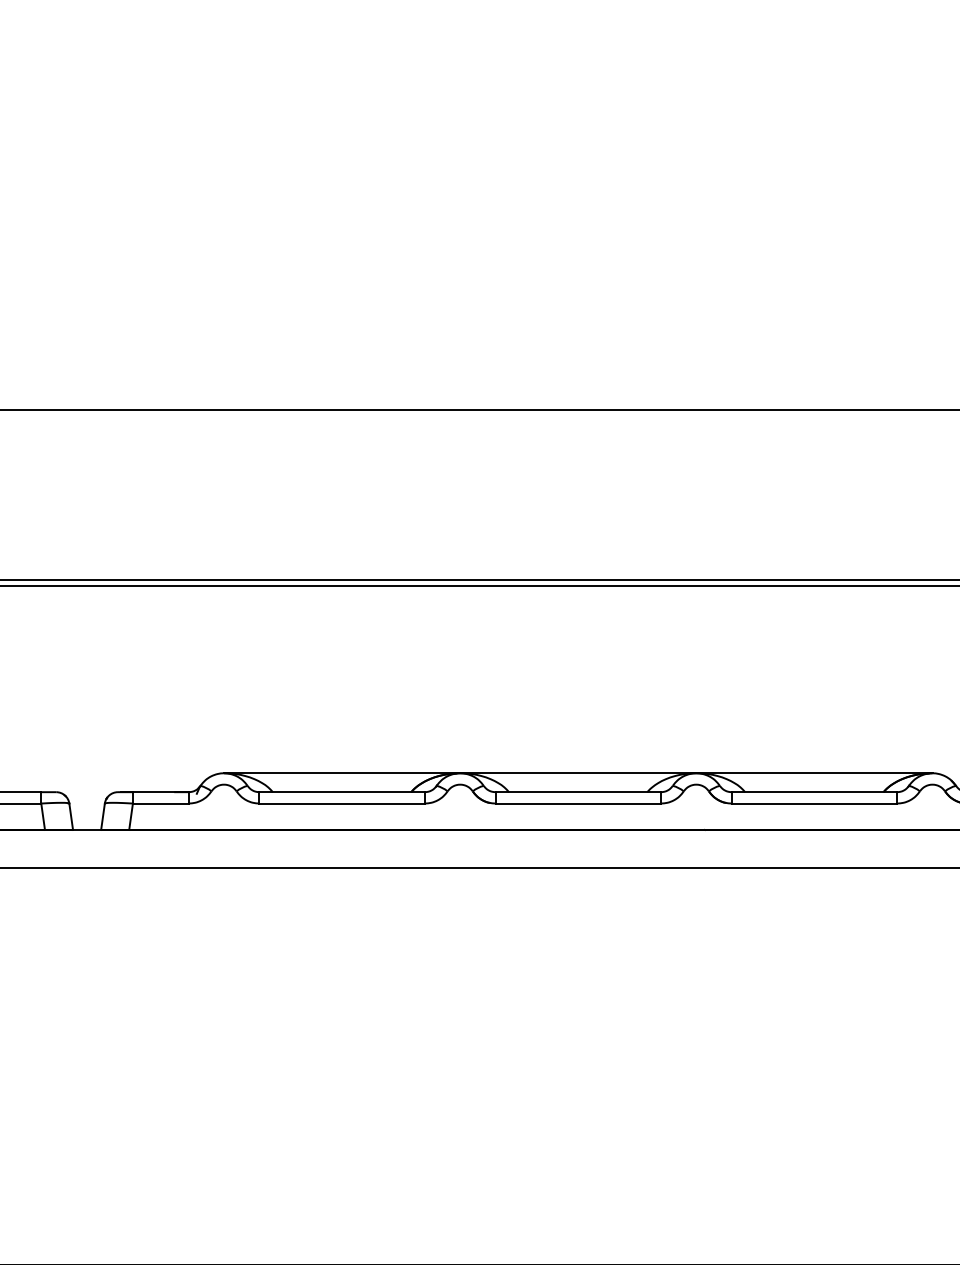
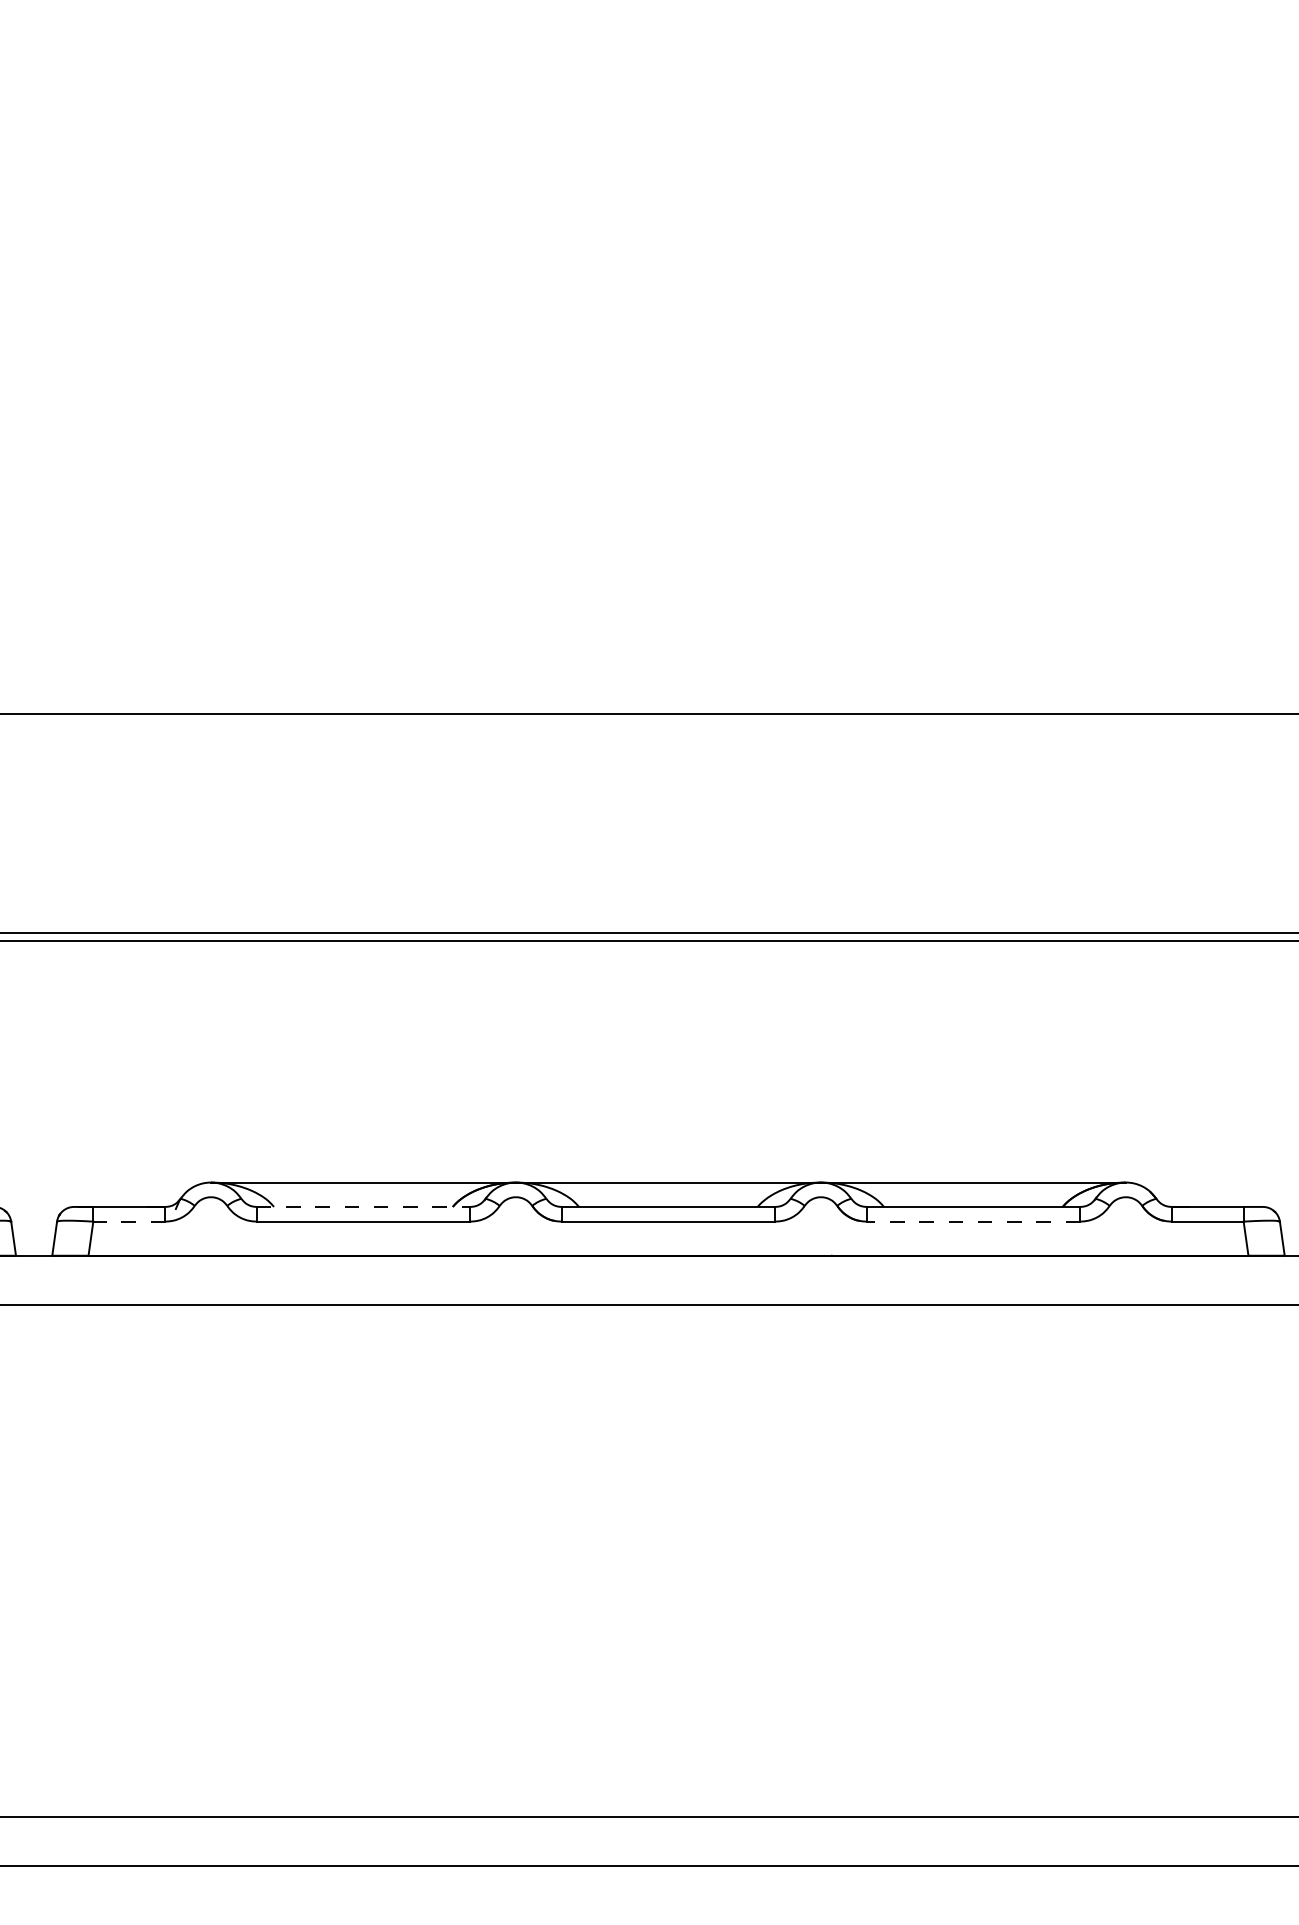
line: (342, 791) -> (363, 1206), solid -> dashed
line: (160, 803) -> (128, 1221), solid -> dashed
line: (814, 803) -> (973, 1221), solid -> dashed

